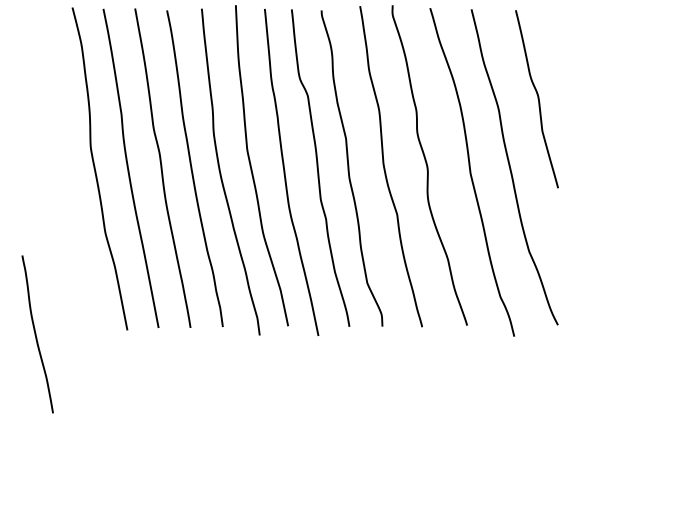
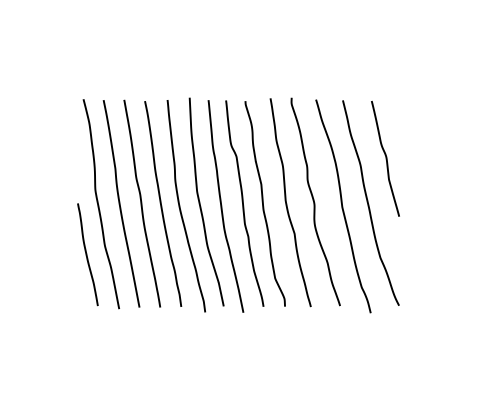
curve: (37, 334) -> (87, 254), moved

